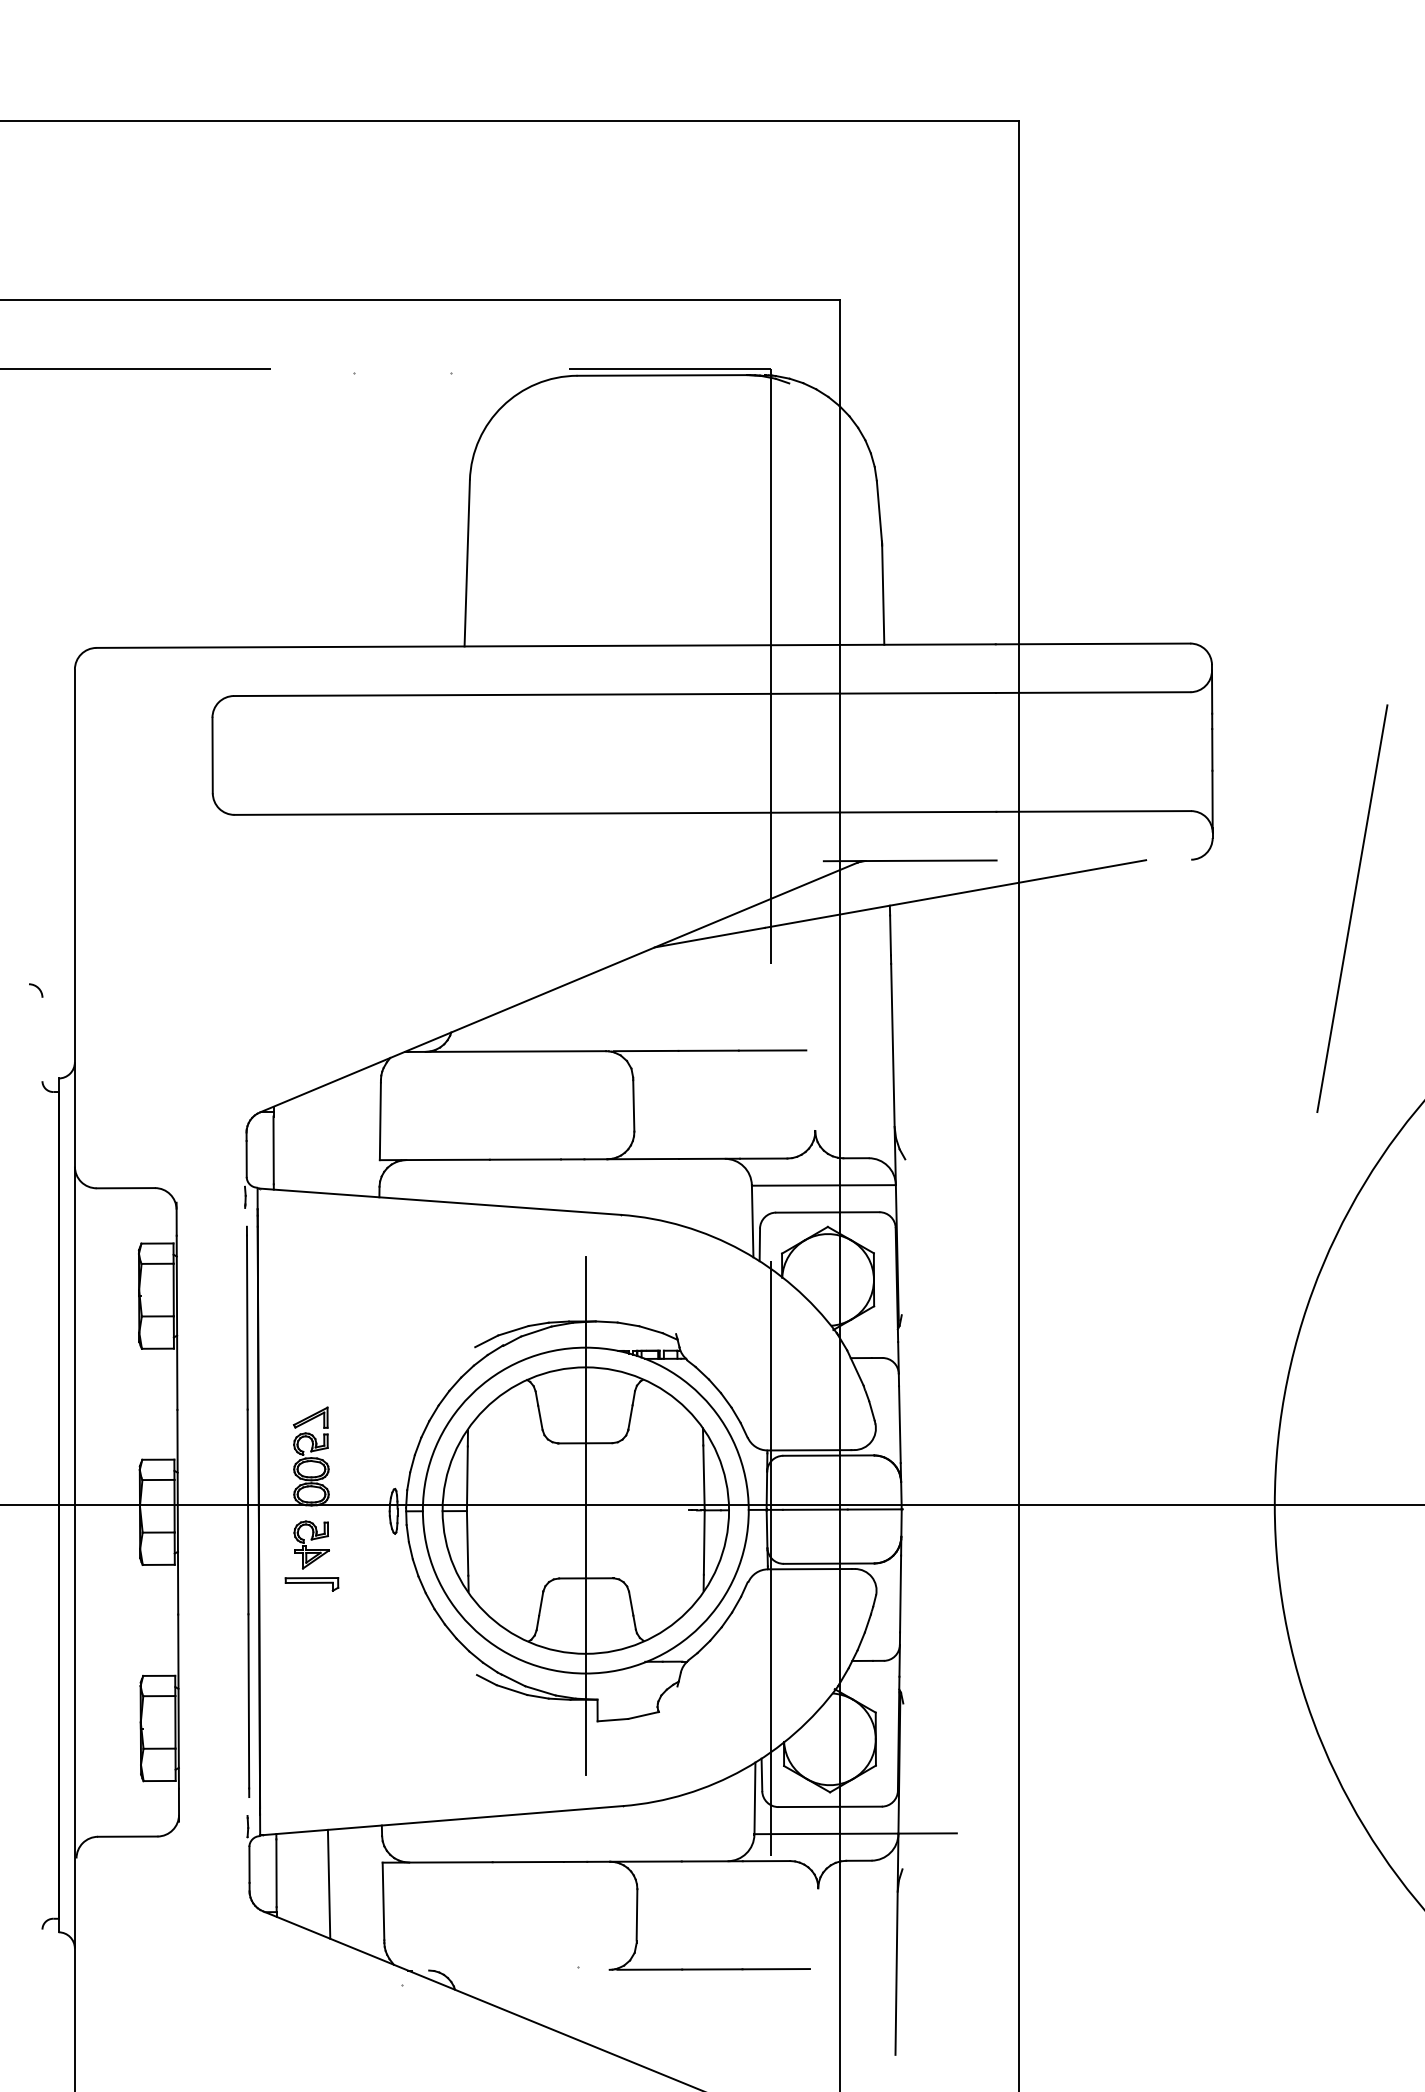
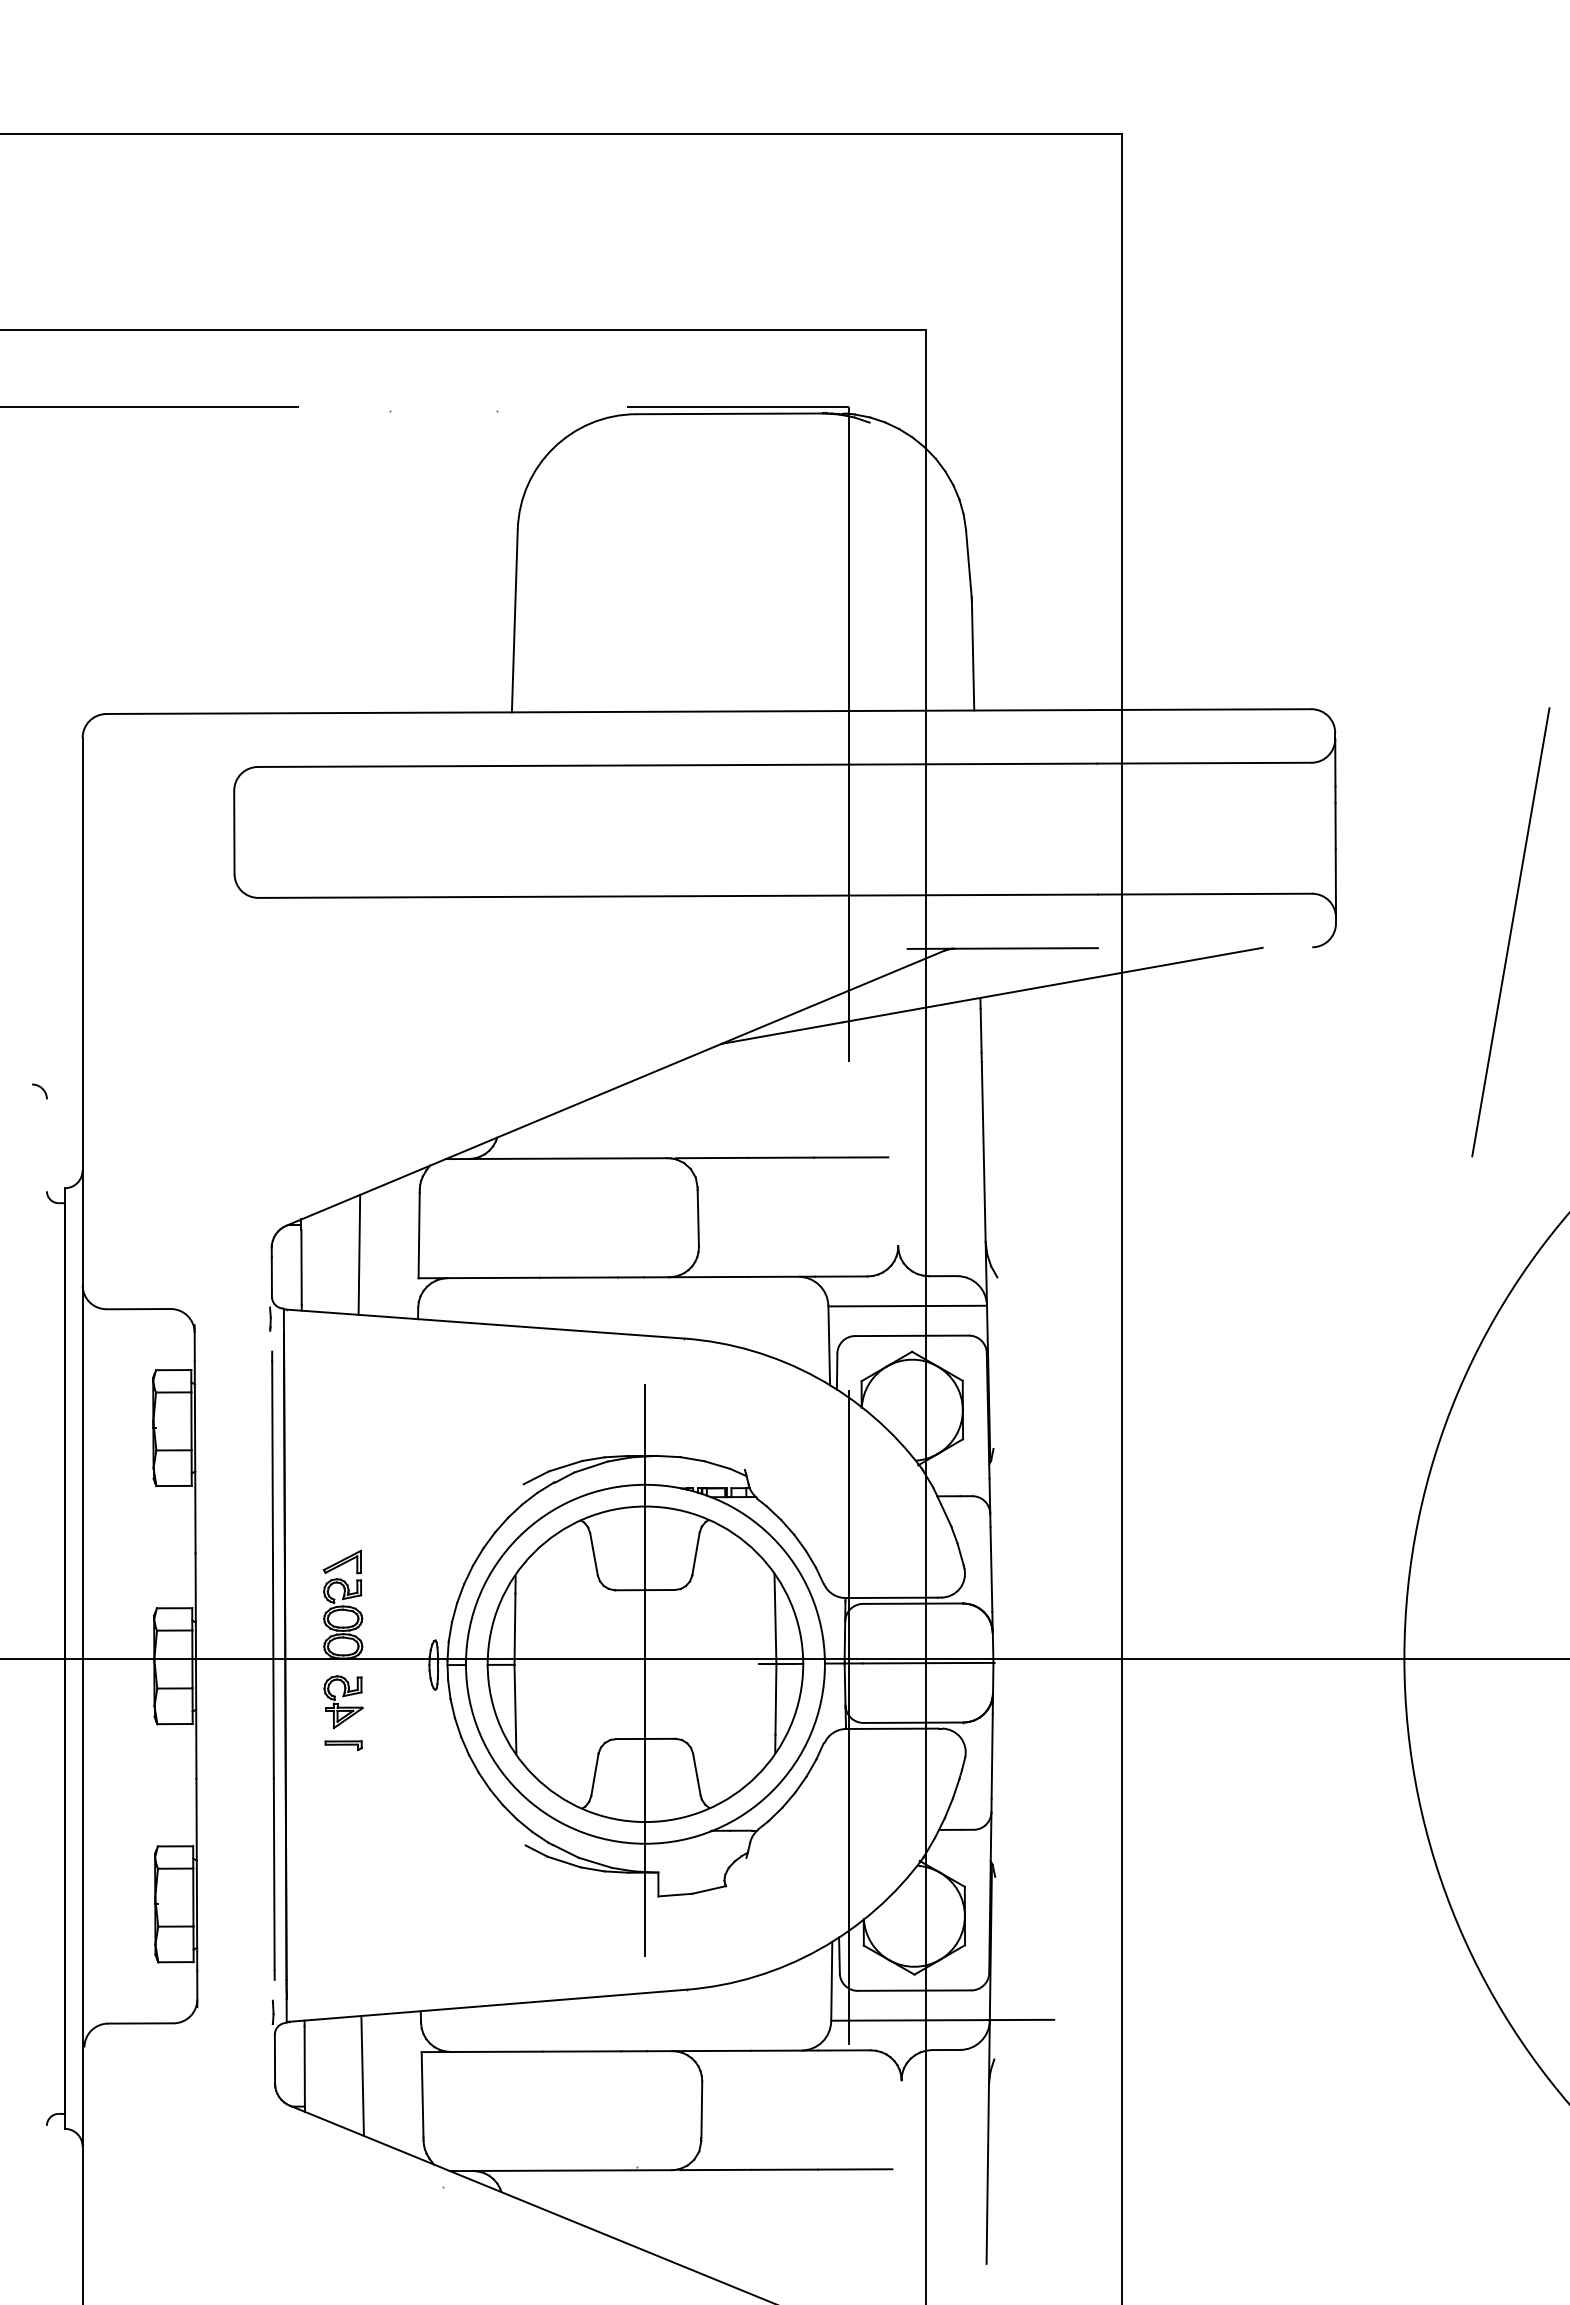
line: (1352, 908) -> (1510, 932), moved
line: (326, 1138) -> (359, 1254), added
part: (311, 1584) -> (343, 1745), size x0.62
line: (510, 1970) -> (562, 2170), added

